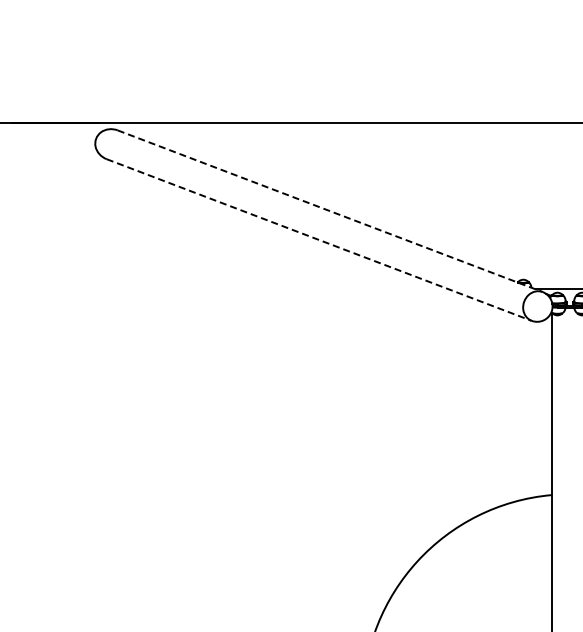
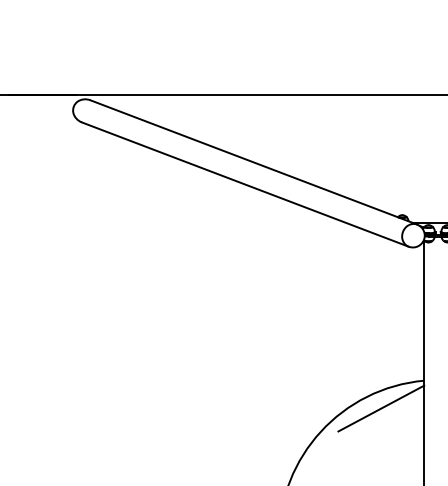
line: (330, 211) -> (253, 162), dashed -> solid
line: (319, 240) -> (245, 184), dashed -> solid
line: (495, 531) -> (380, 408), added

